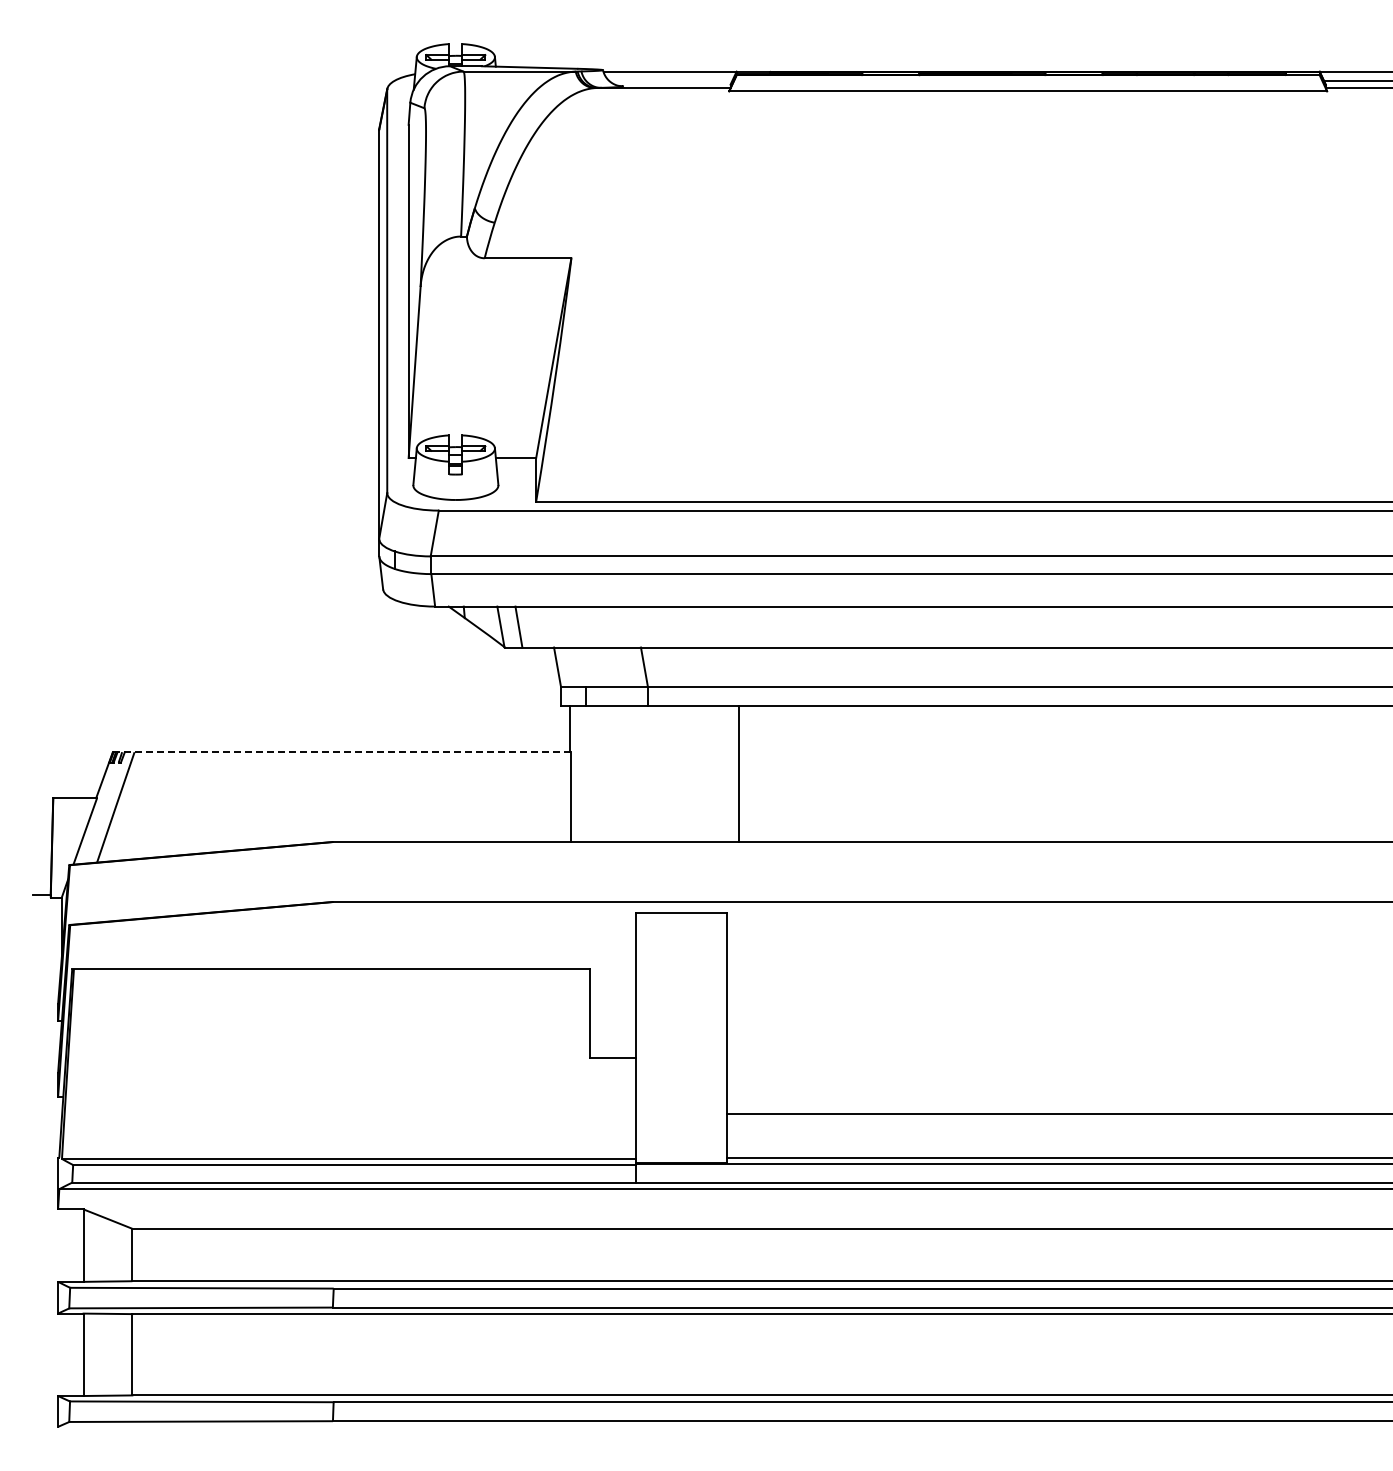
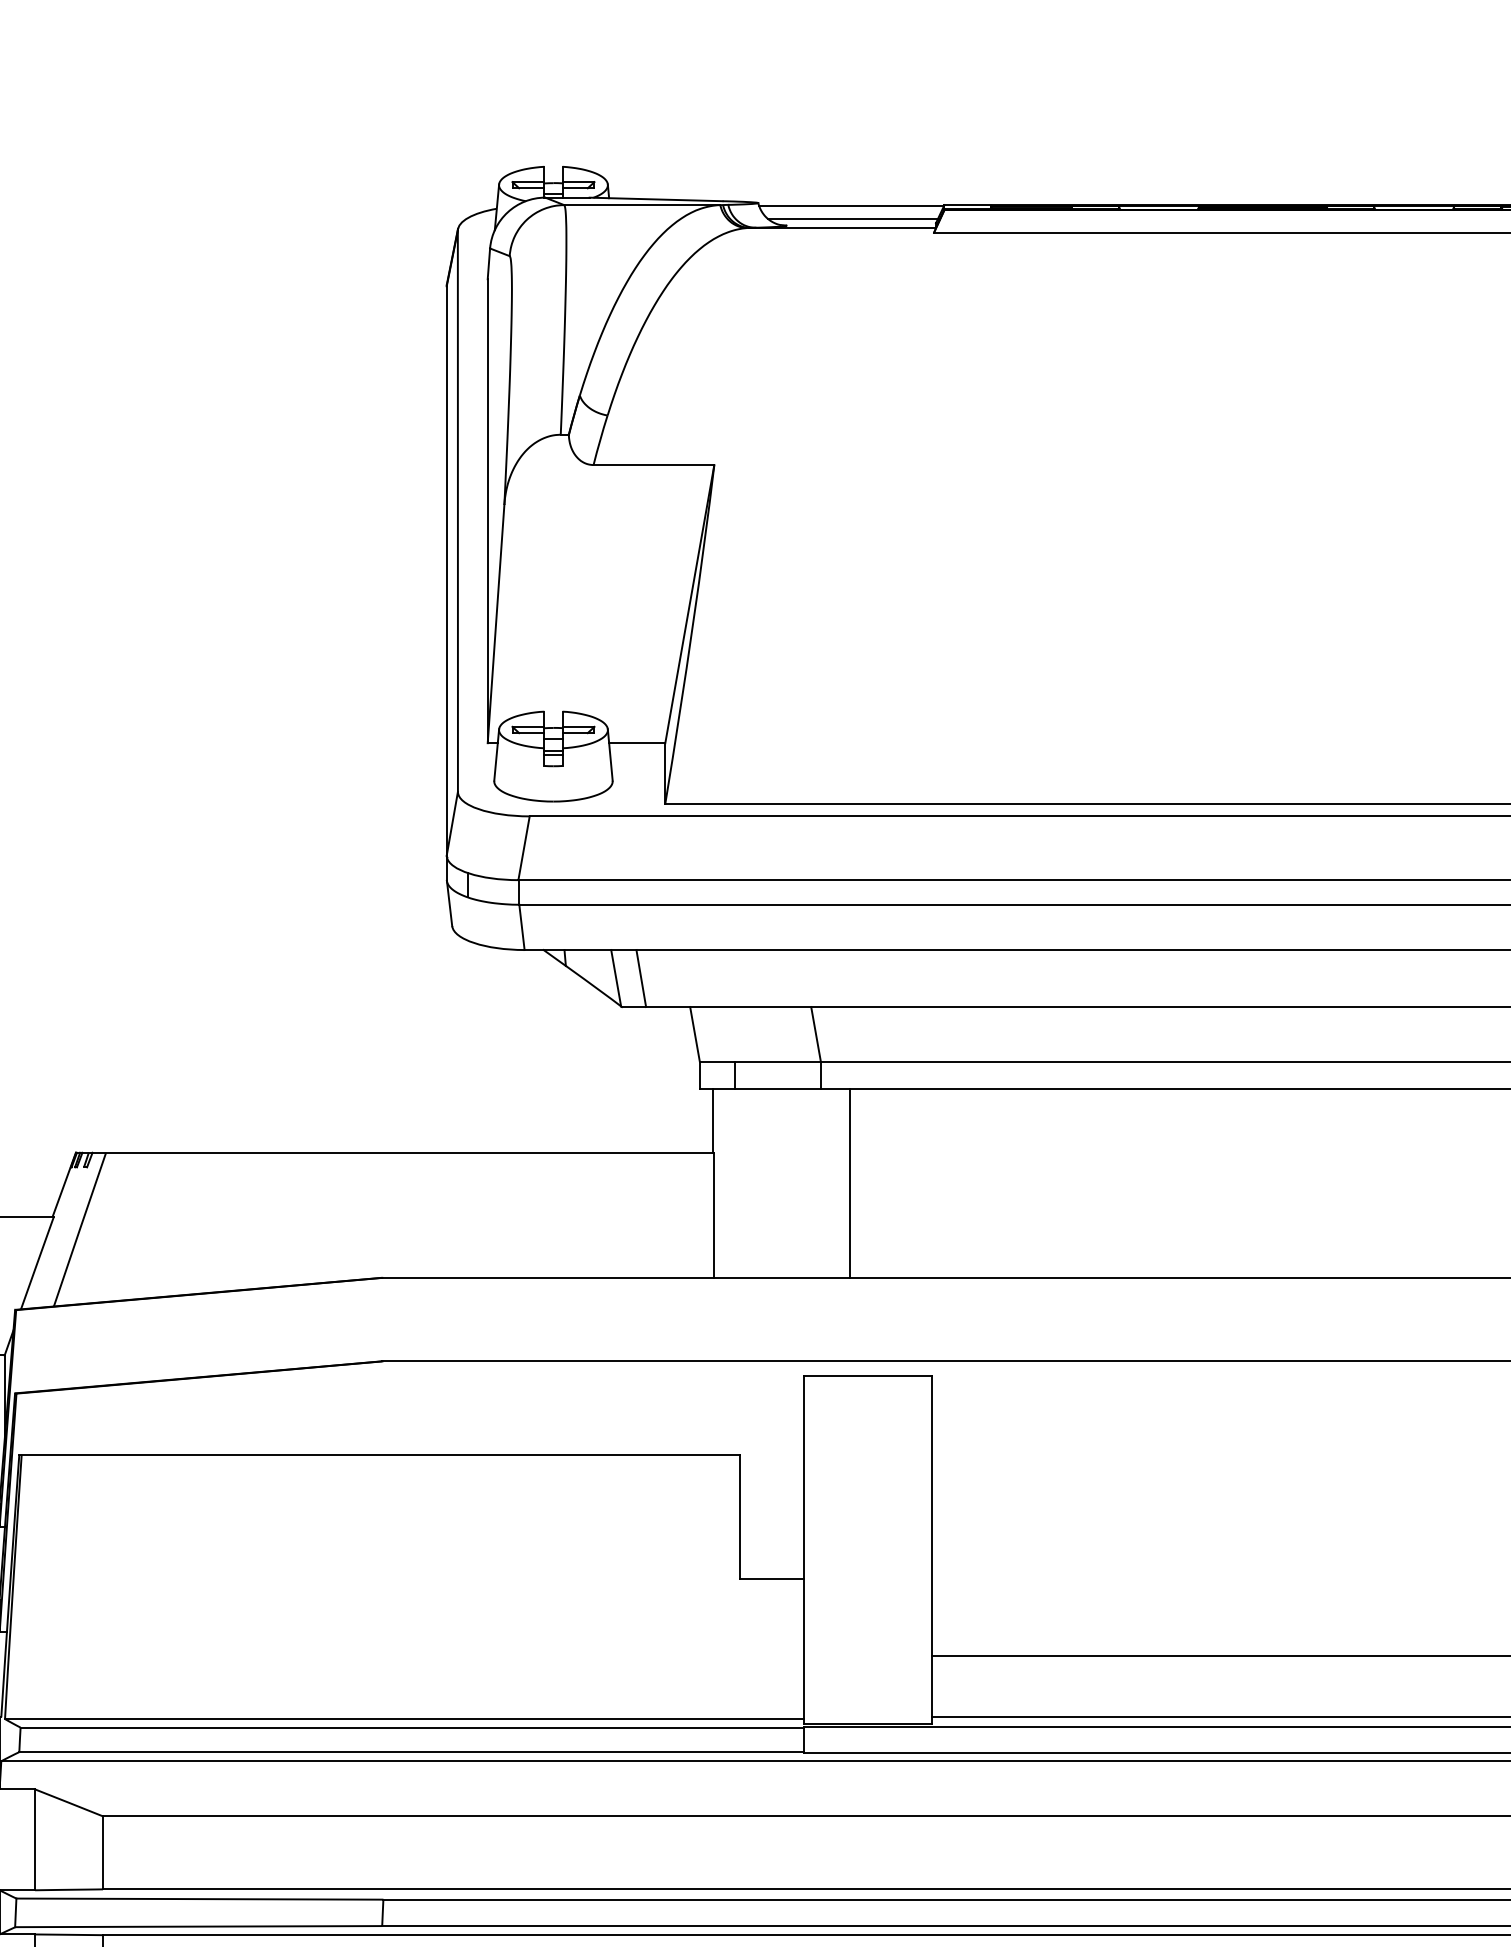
line: (670, 81) -> (852, 218), added
line: (341, 752) -> (394, 1153), dashed -> solid
line: (738, 774) -> (849, 1183), moved

